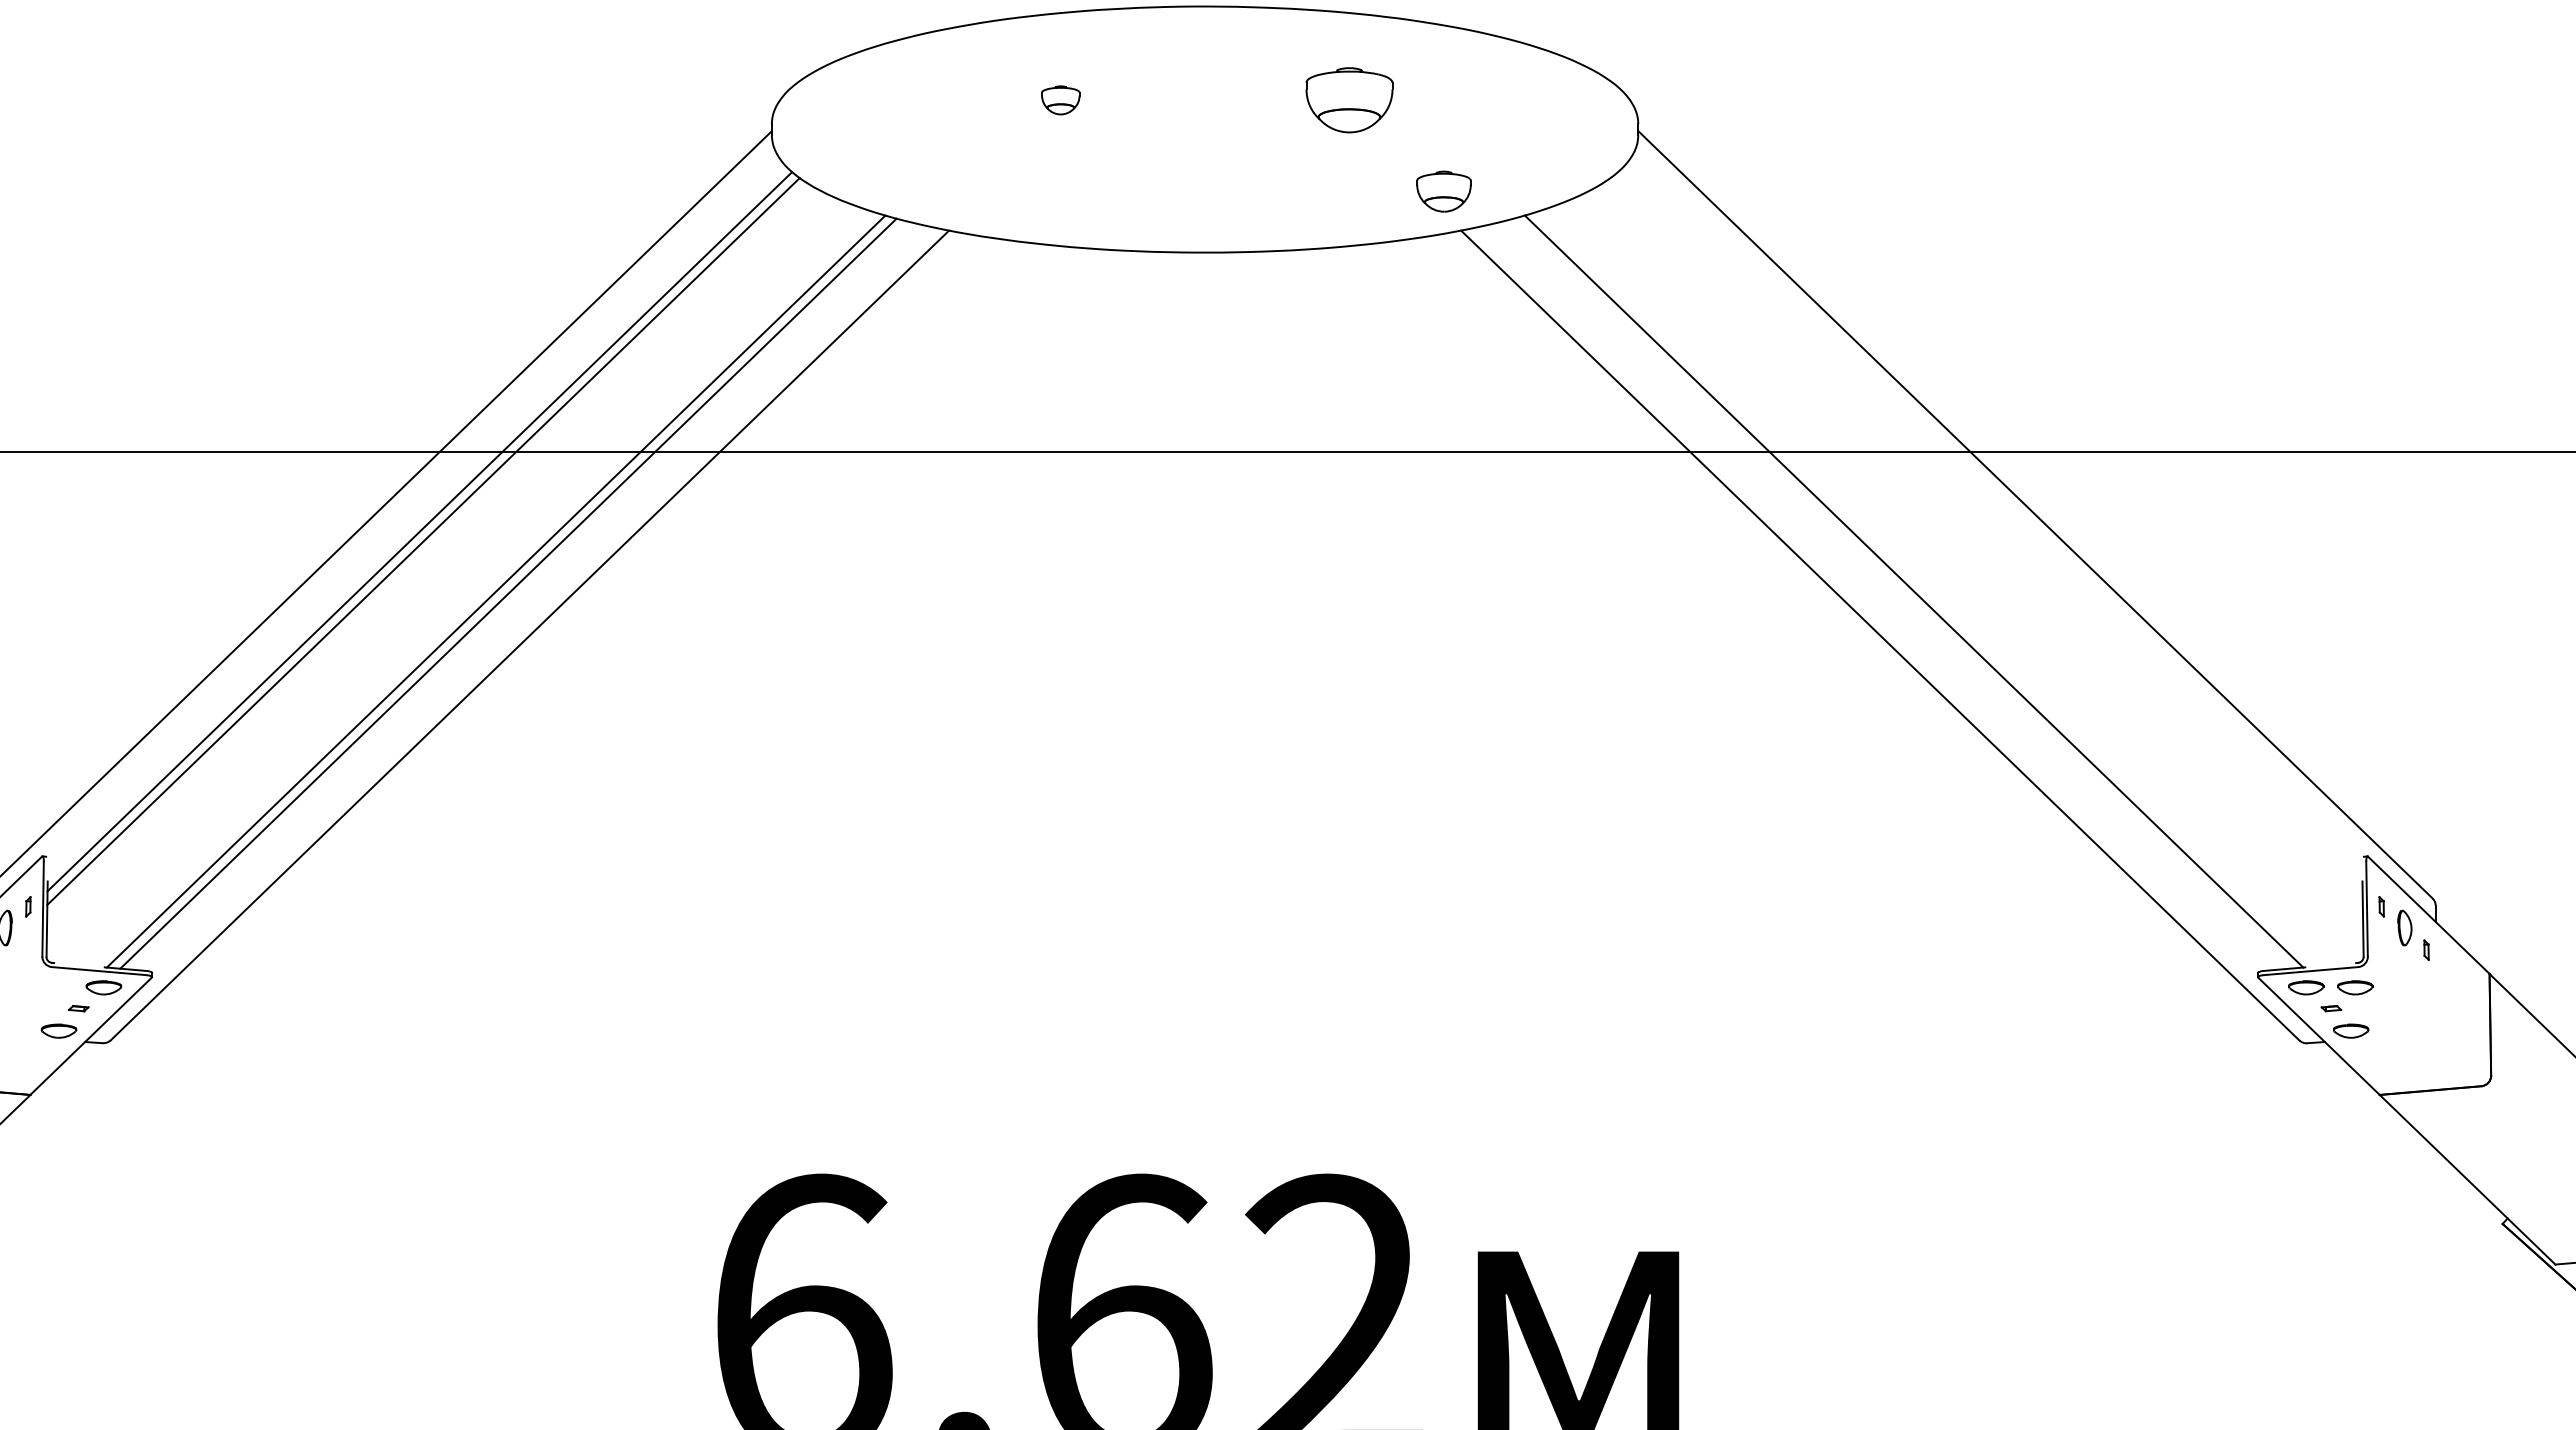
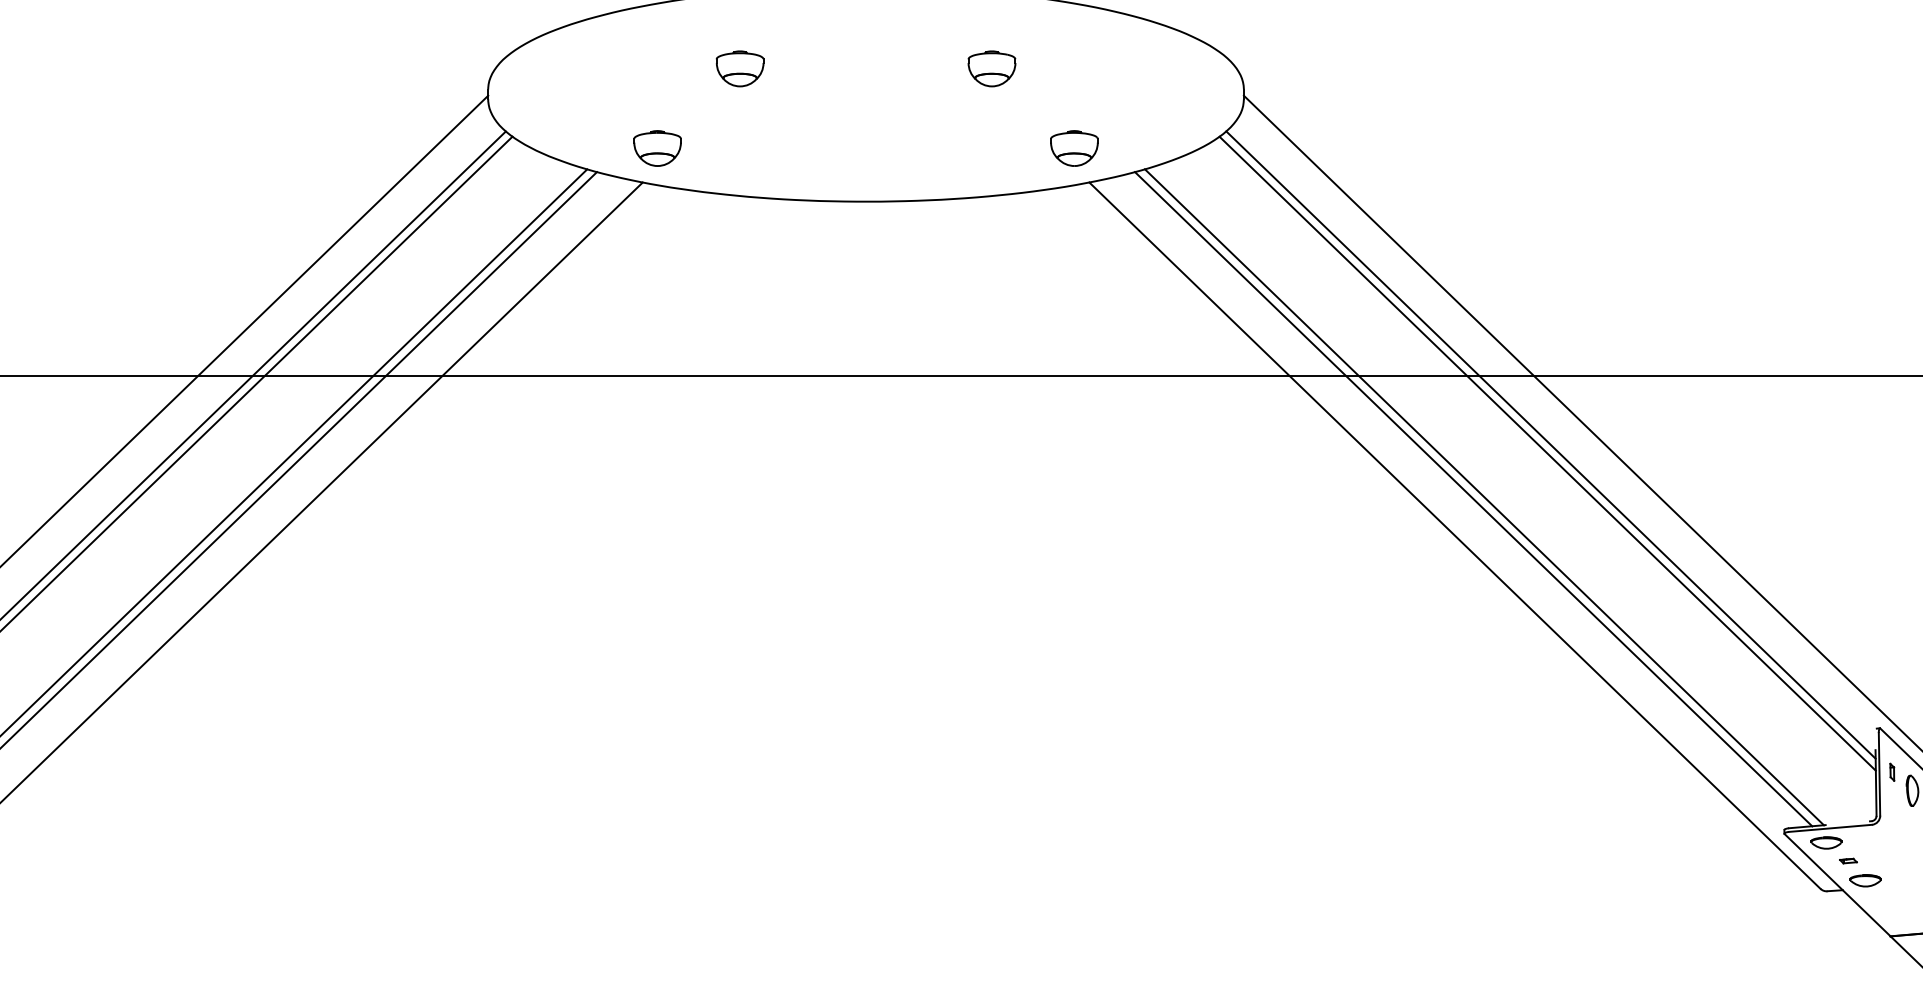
part: (1060, 100) -> (739, 69), size x1.43
part: (1349, 100) -> (992, 69), size x0.62
part: (965, 191) -> (657, 148), added
line: (1990, 531) -> (1551, 444), added
line: (1986, 541) -> (1547, 453), added
line: (1901, 593) -> (1473, 499), added
part: (2355, 987) -> (1869, 842), removed

